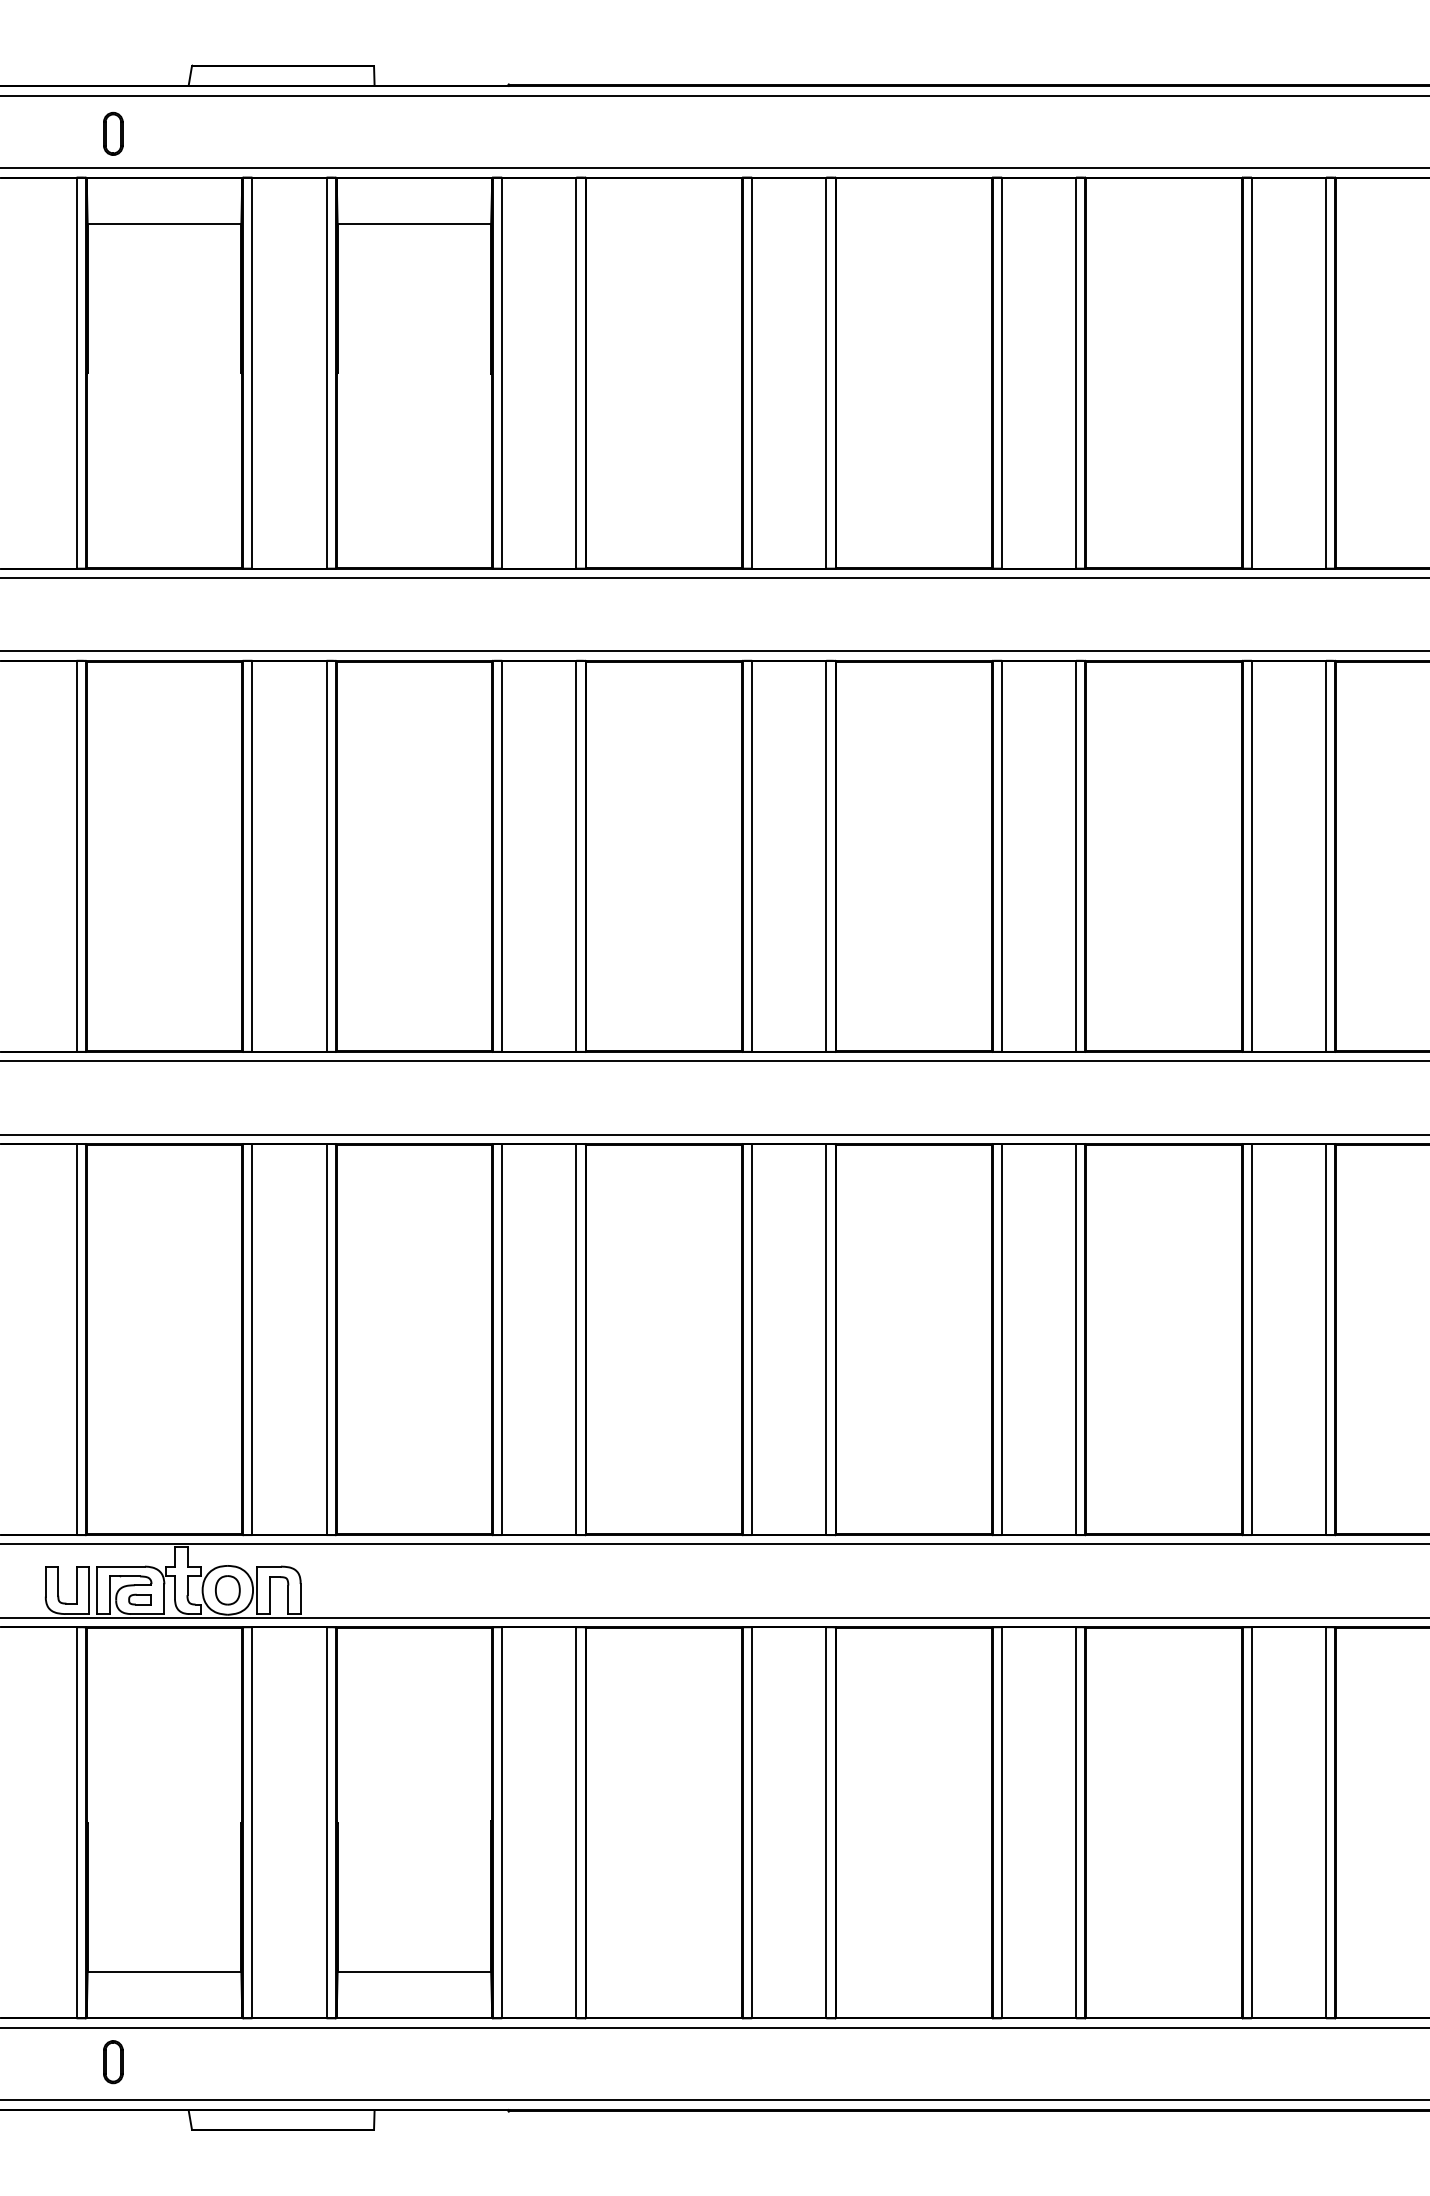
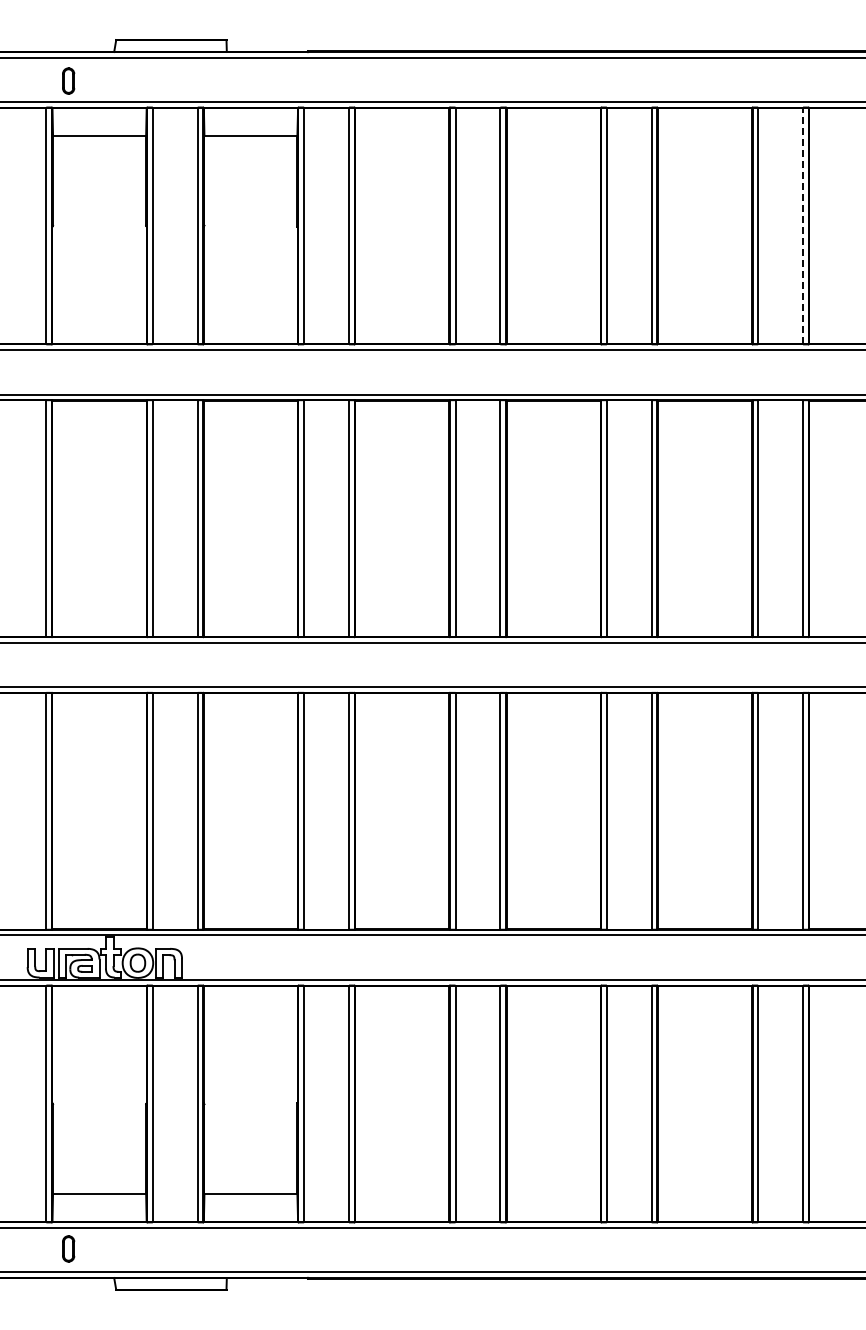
line: (1326, 372) -> (803, 225), solid -> dashed

